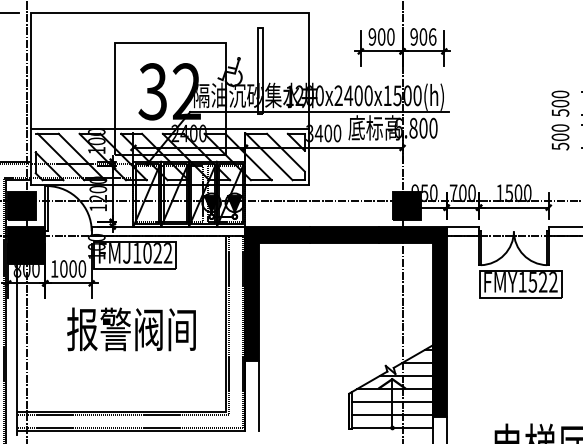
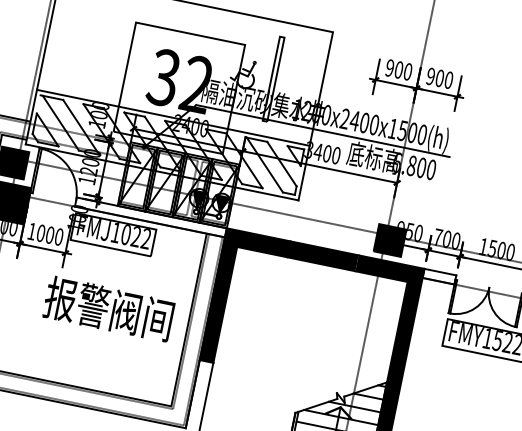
text: (432, 36) -> (448, 79), 906 -> 900
text: (131, 329) -> (108, 309), moved

